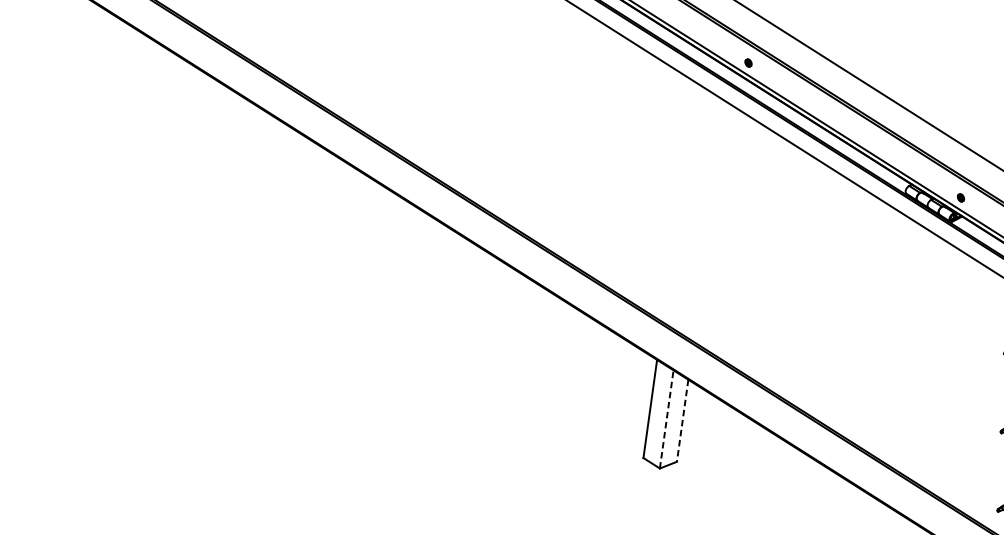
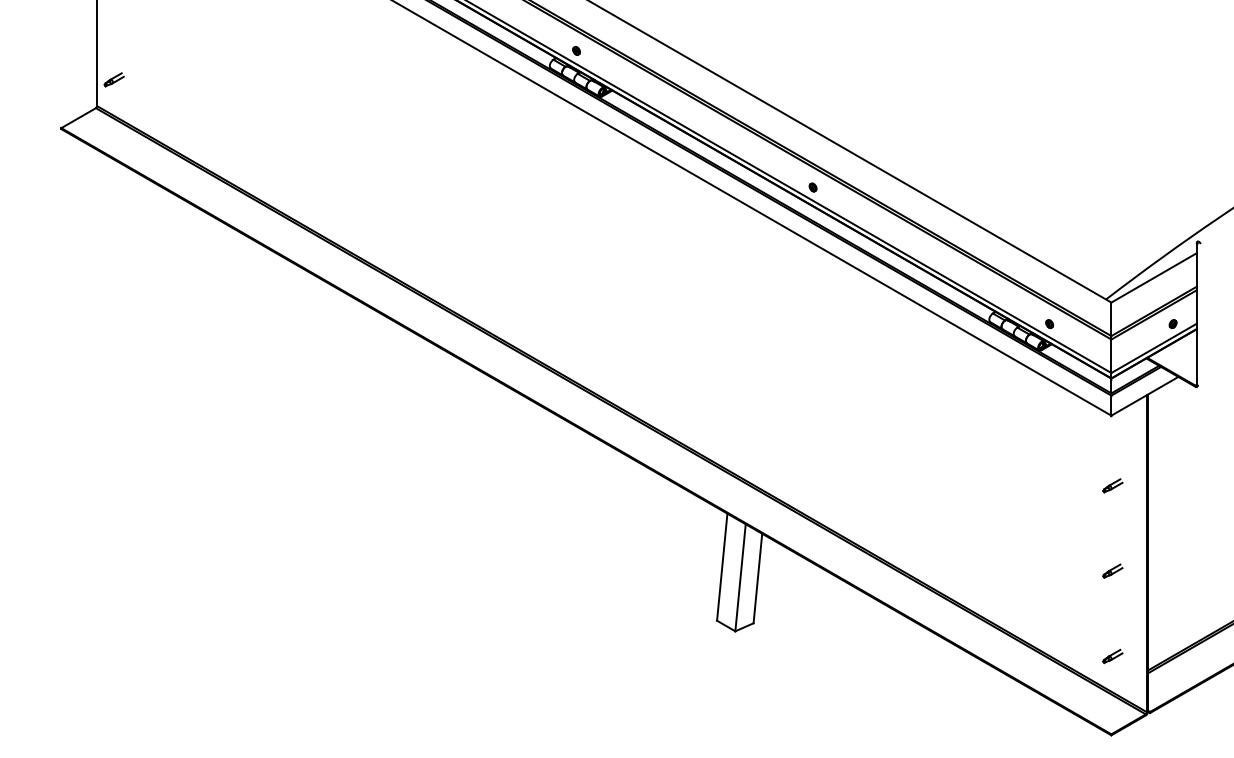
line: (666, 419) -> (740, 577), dashed -> solid
line: (682, 420) -> (757, 578), dashed -> solid

